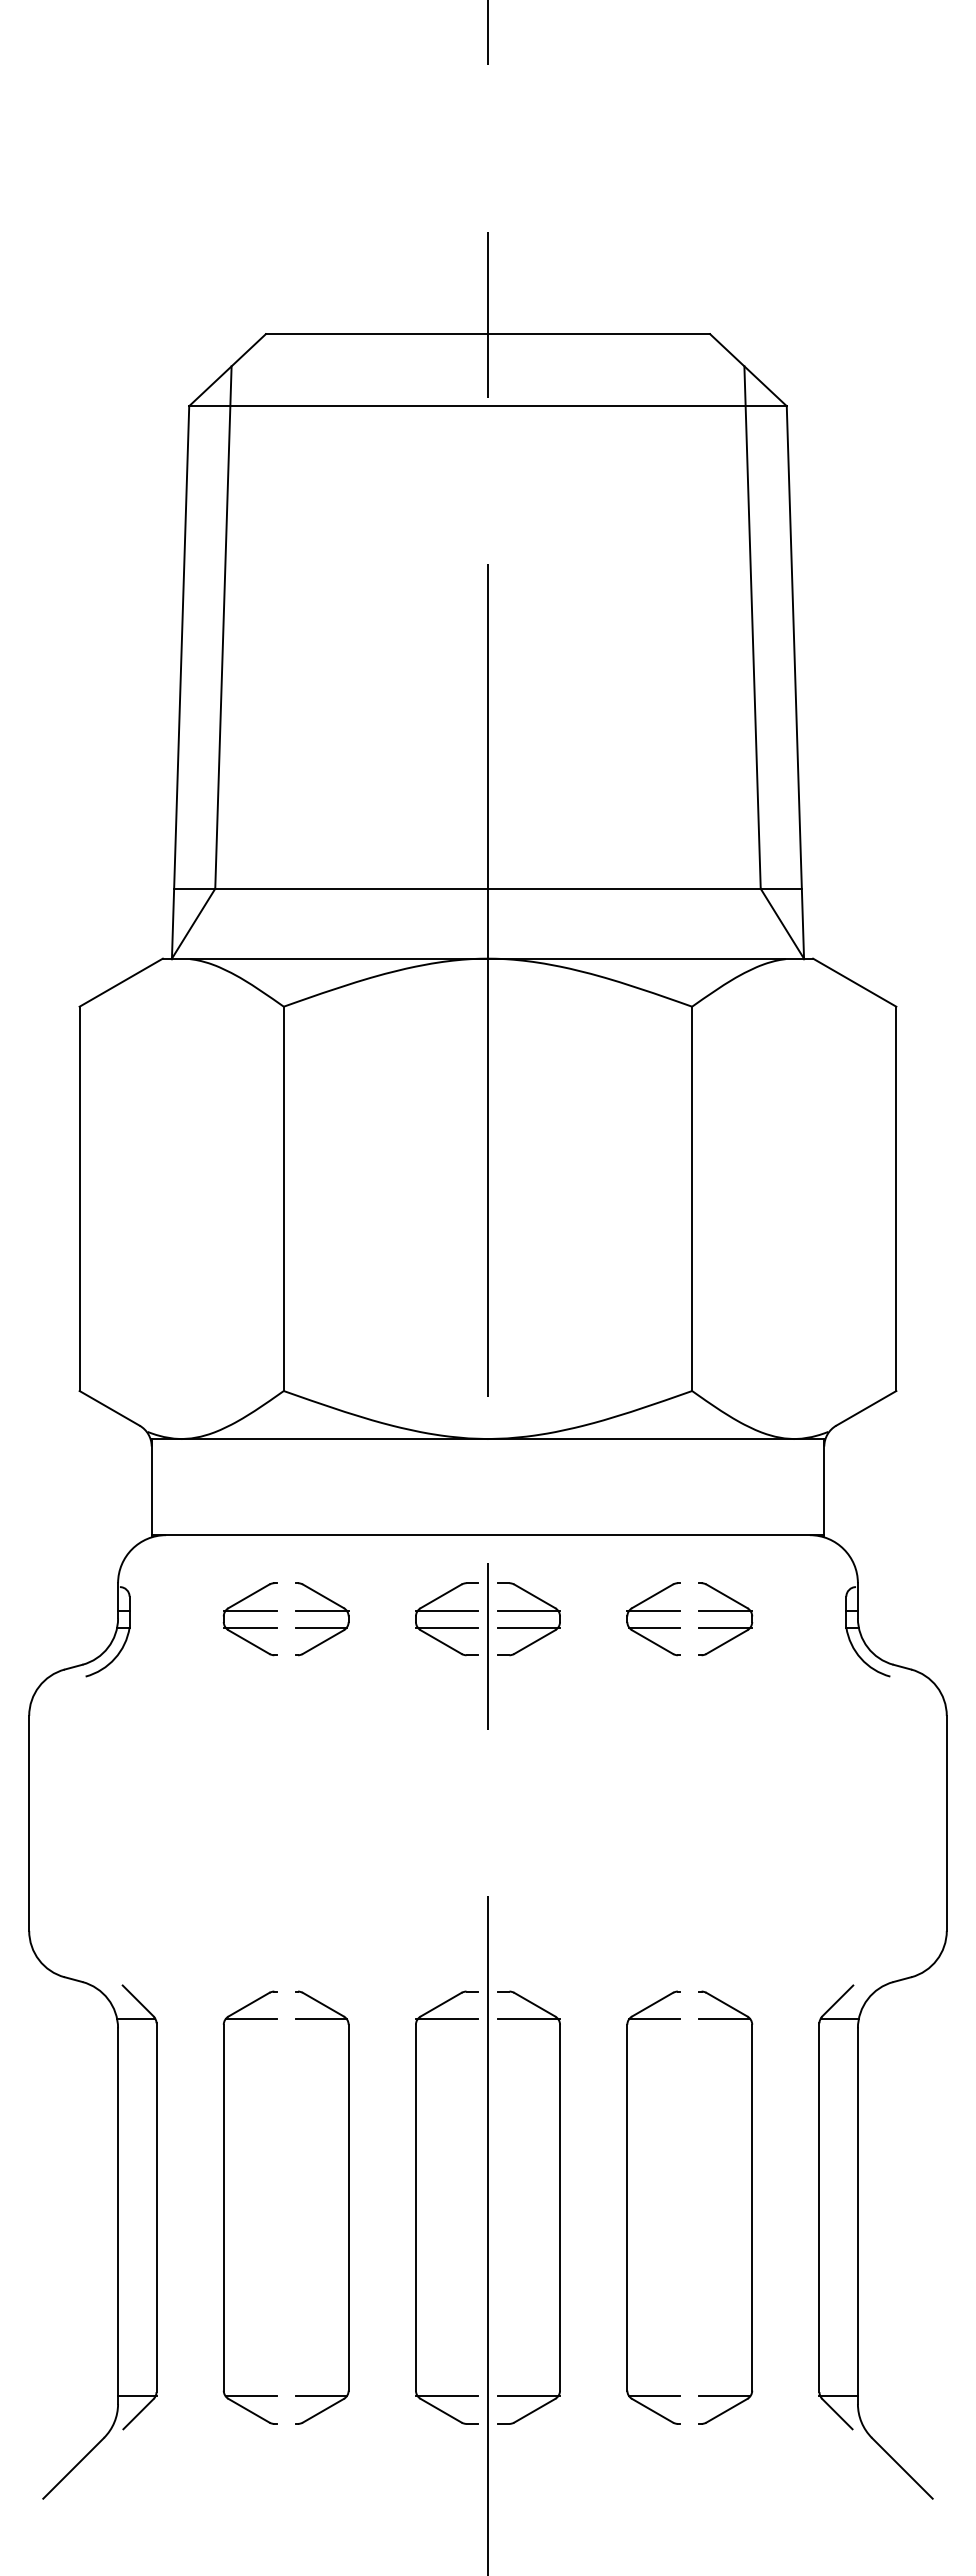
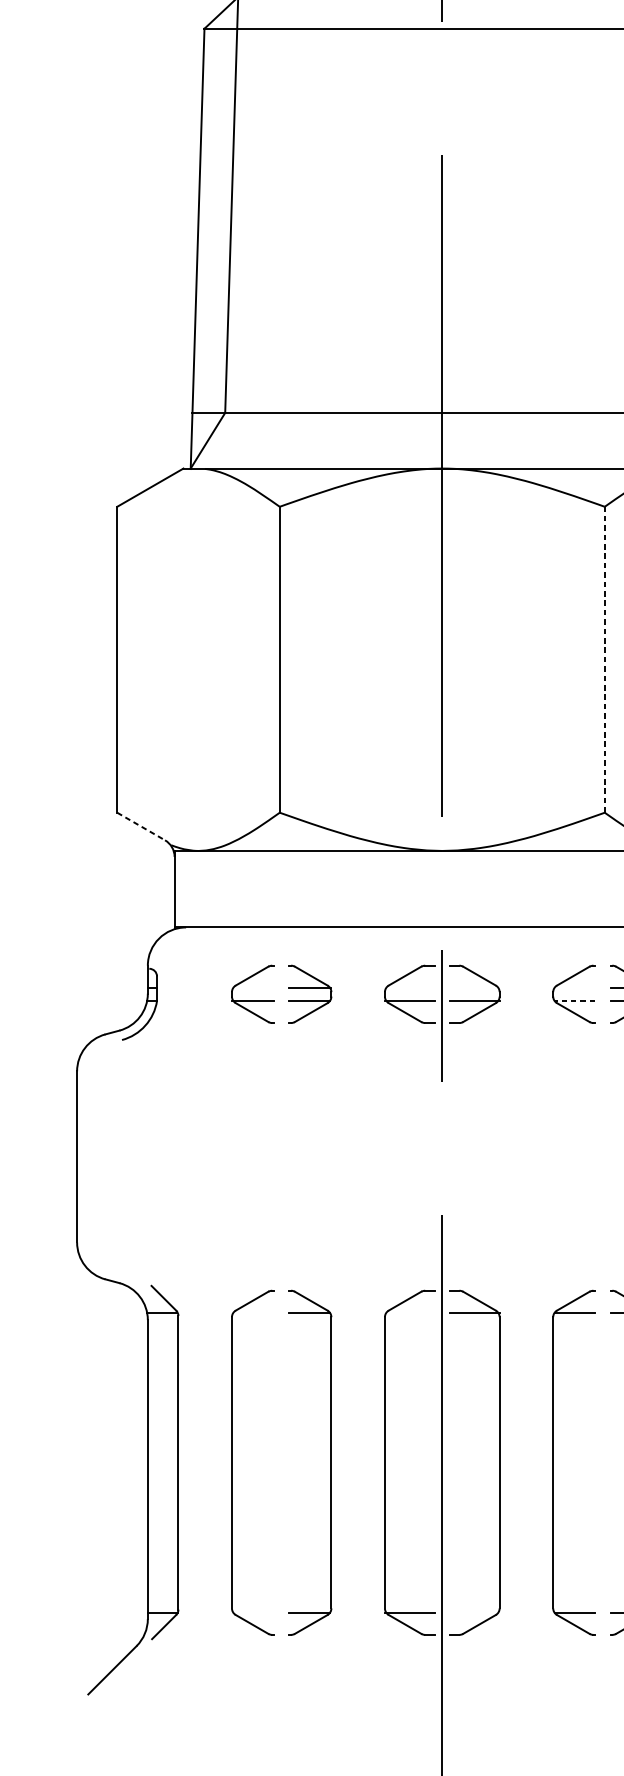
line: (692, 1198) -> (605, 659), solid -> dashed
line: (109, 1408) -> (141, 826), solid -> dashed
line: (249, 1610) -> (252, 987), removed
line: (446, 1610) -> (409, 987), removed
line: (528, 1610) -> (474, 987), removed
line: (653, 1610) -> (574, 987), removed
line: (654, 1627) -> (574, 1000), solid -> dashed
line: (250, 2019) -> (253, 1312), removed
line: (446, 2019) -> (409, 1312), removed
line: (250, 2396) -> (253, 1613), removed
line: (528, 2396) -> (474, 1613), removed

